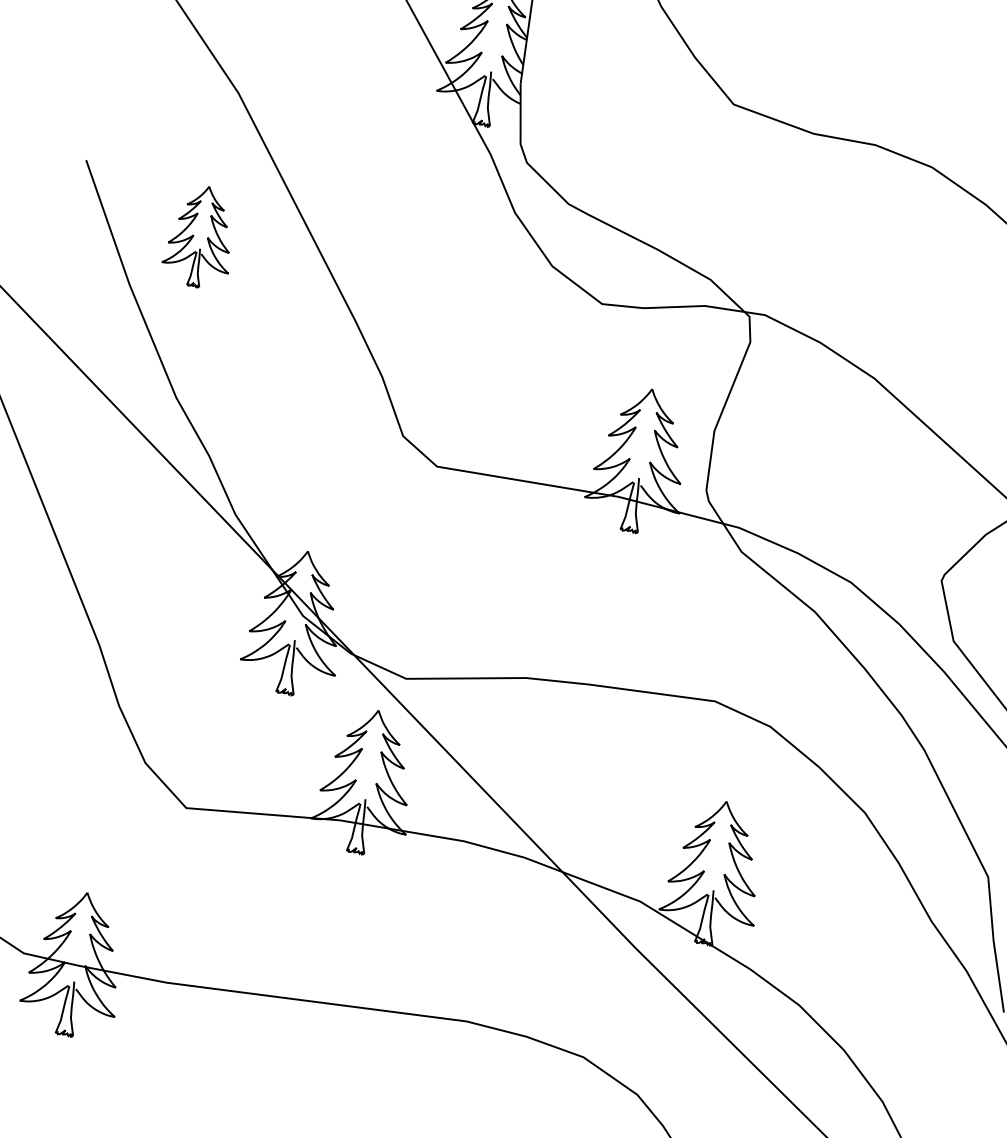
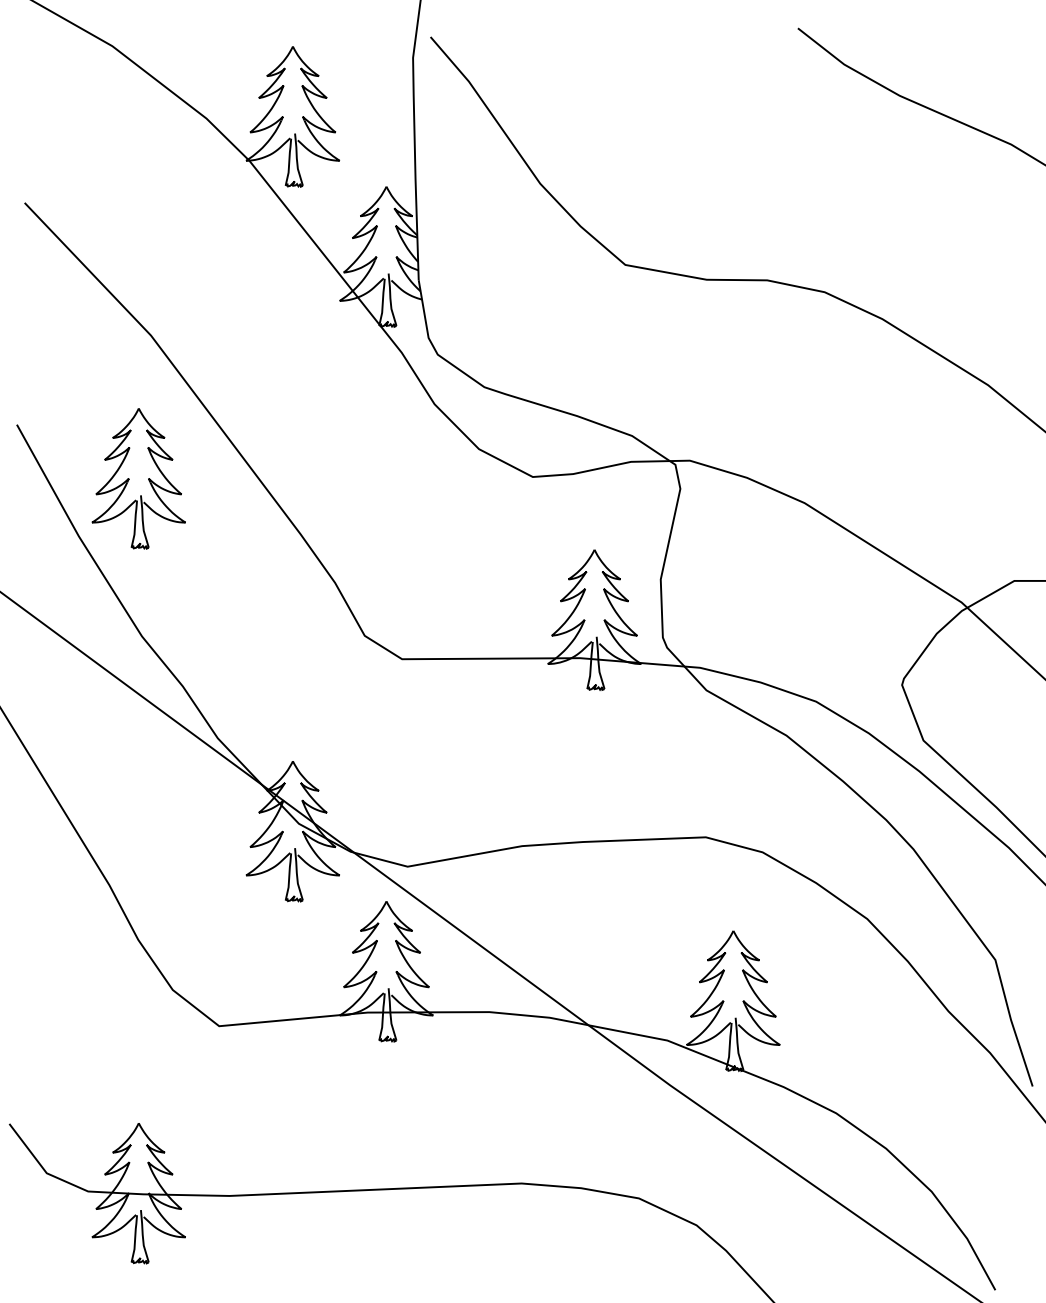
part: (200, 236) -> (138, 478), size x1.43

